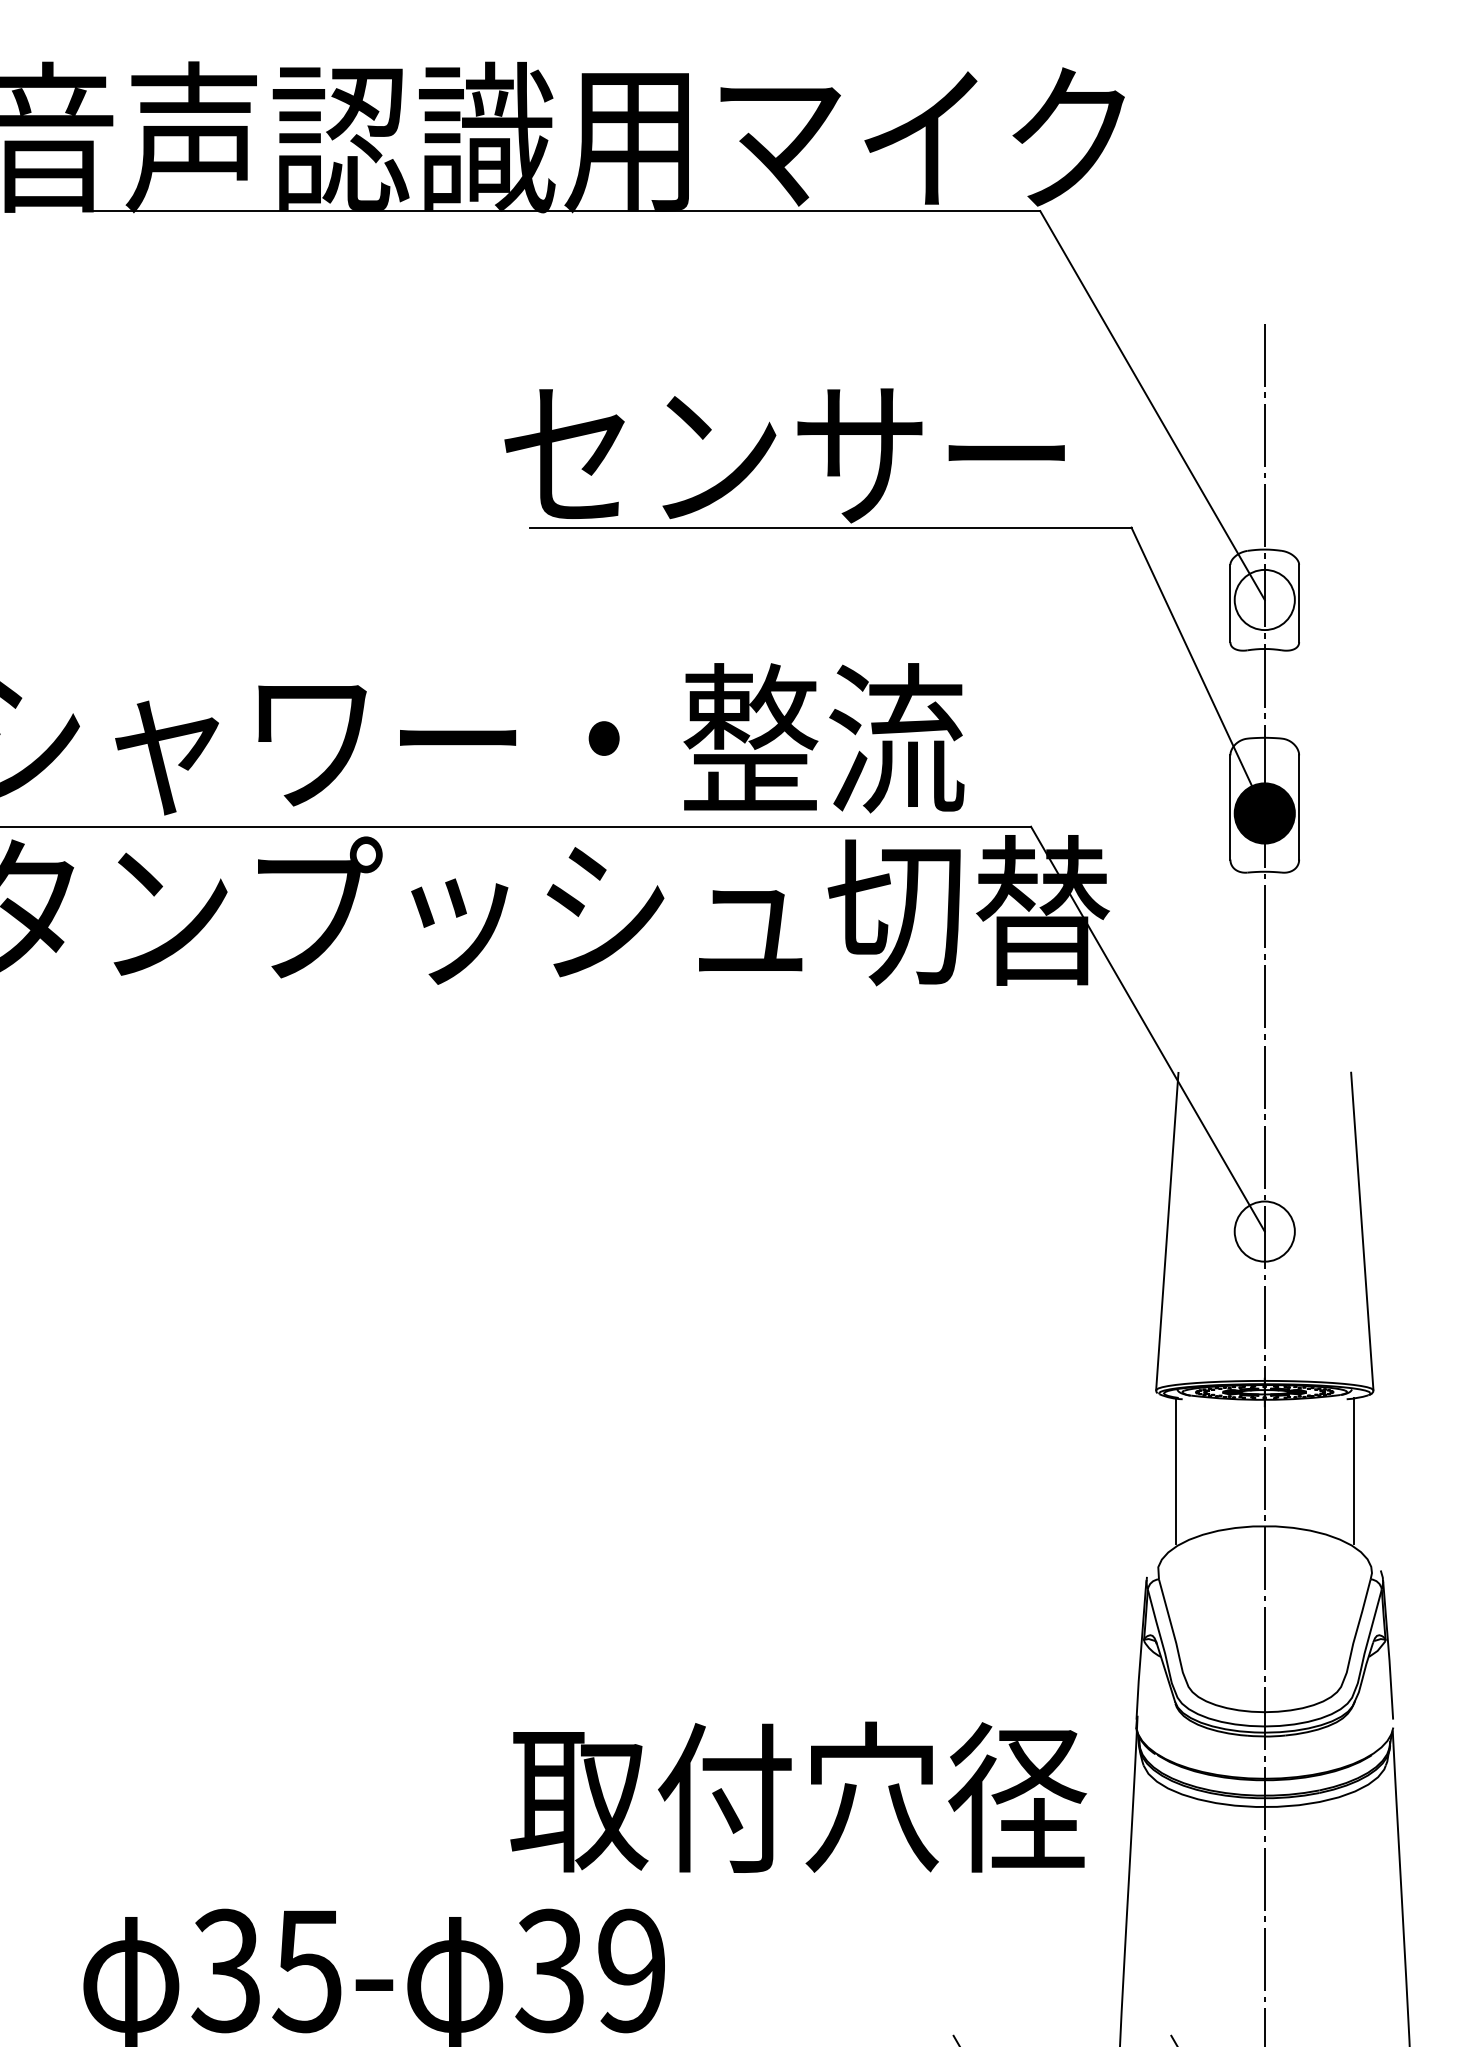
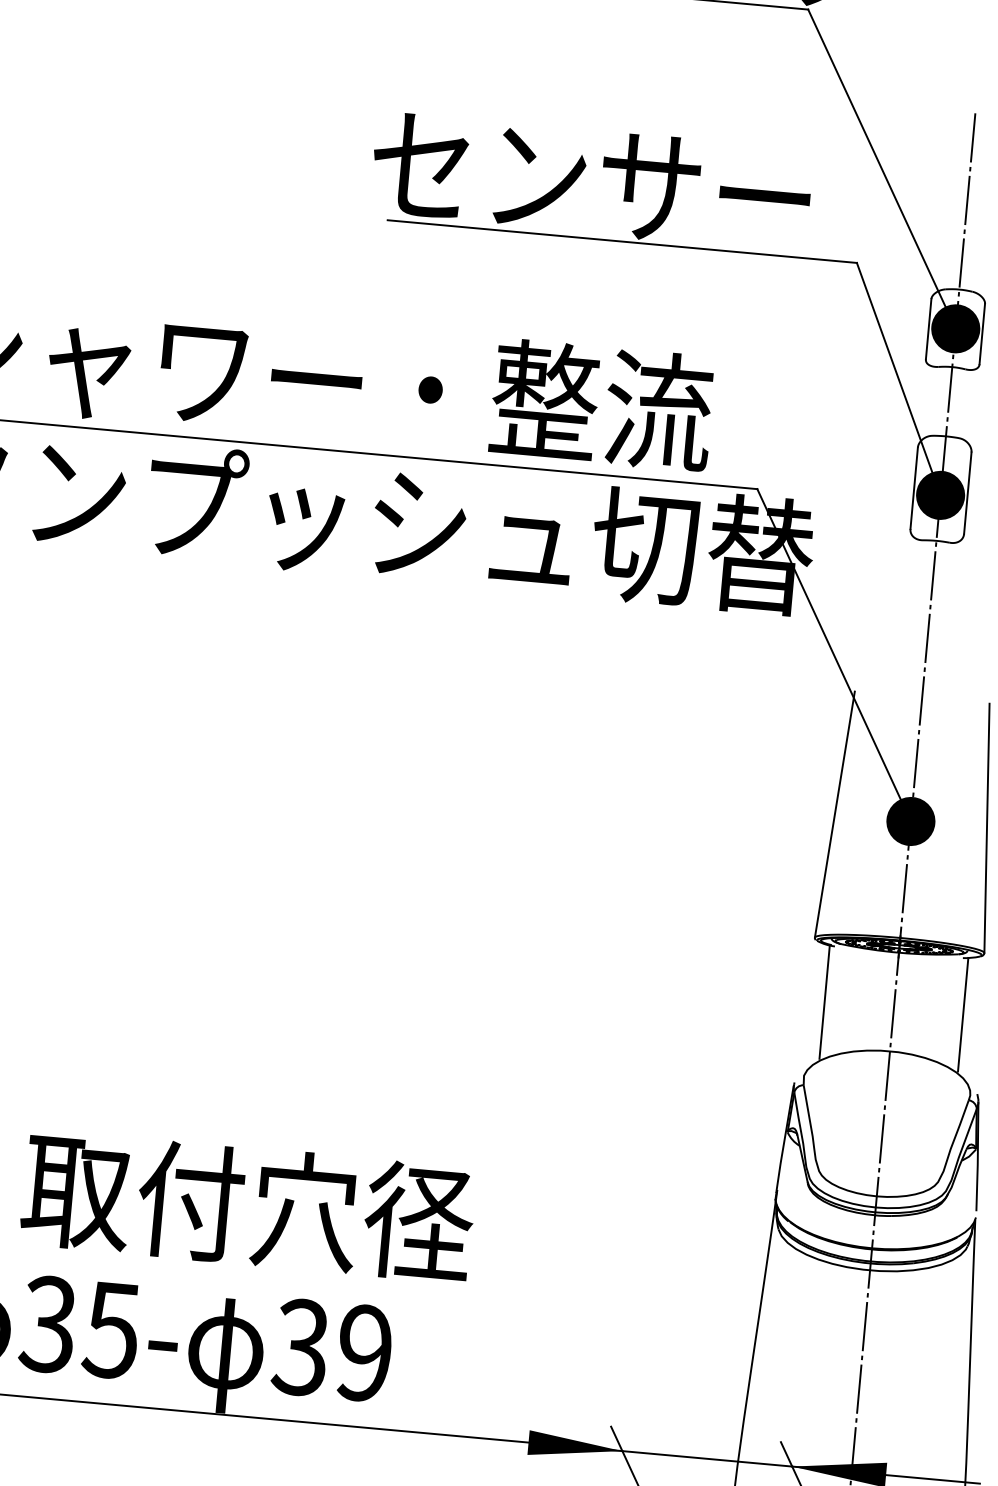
fill: (1264, 599) -> (955, 328), added
fill: (1264, 1231) -> (910, 821), added
text: (798, 1796) -> (248, 1205), moved

